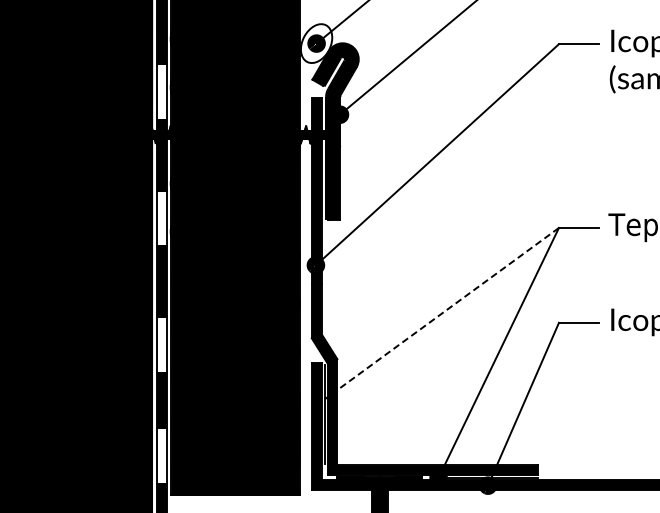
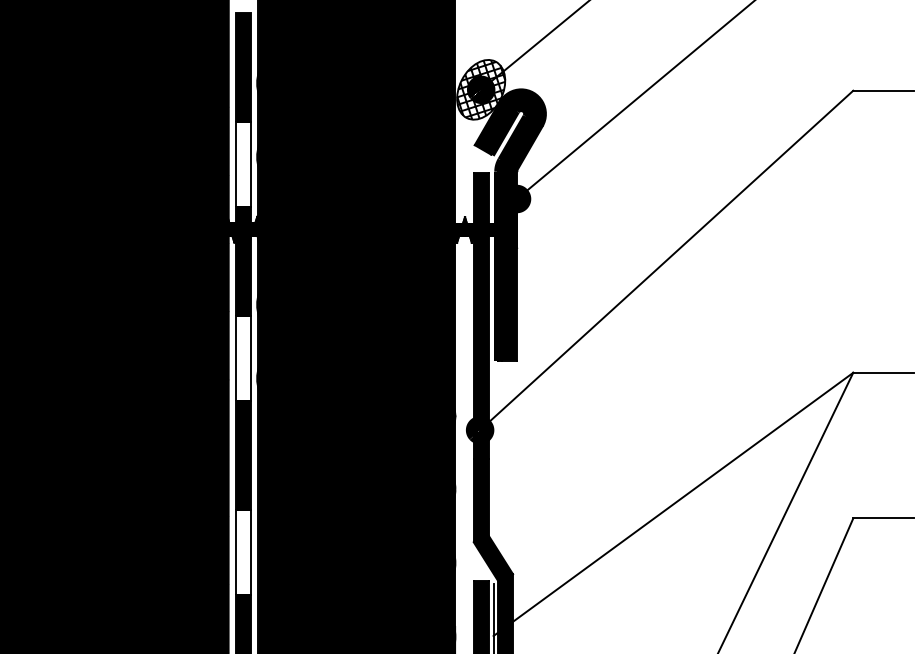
hatch: (316, 43) -> (481, 89), added
line: (441, 313) -> (672, 504), dashed -> solid

